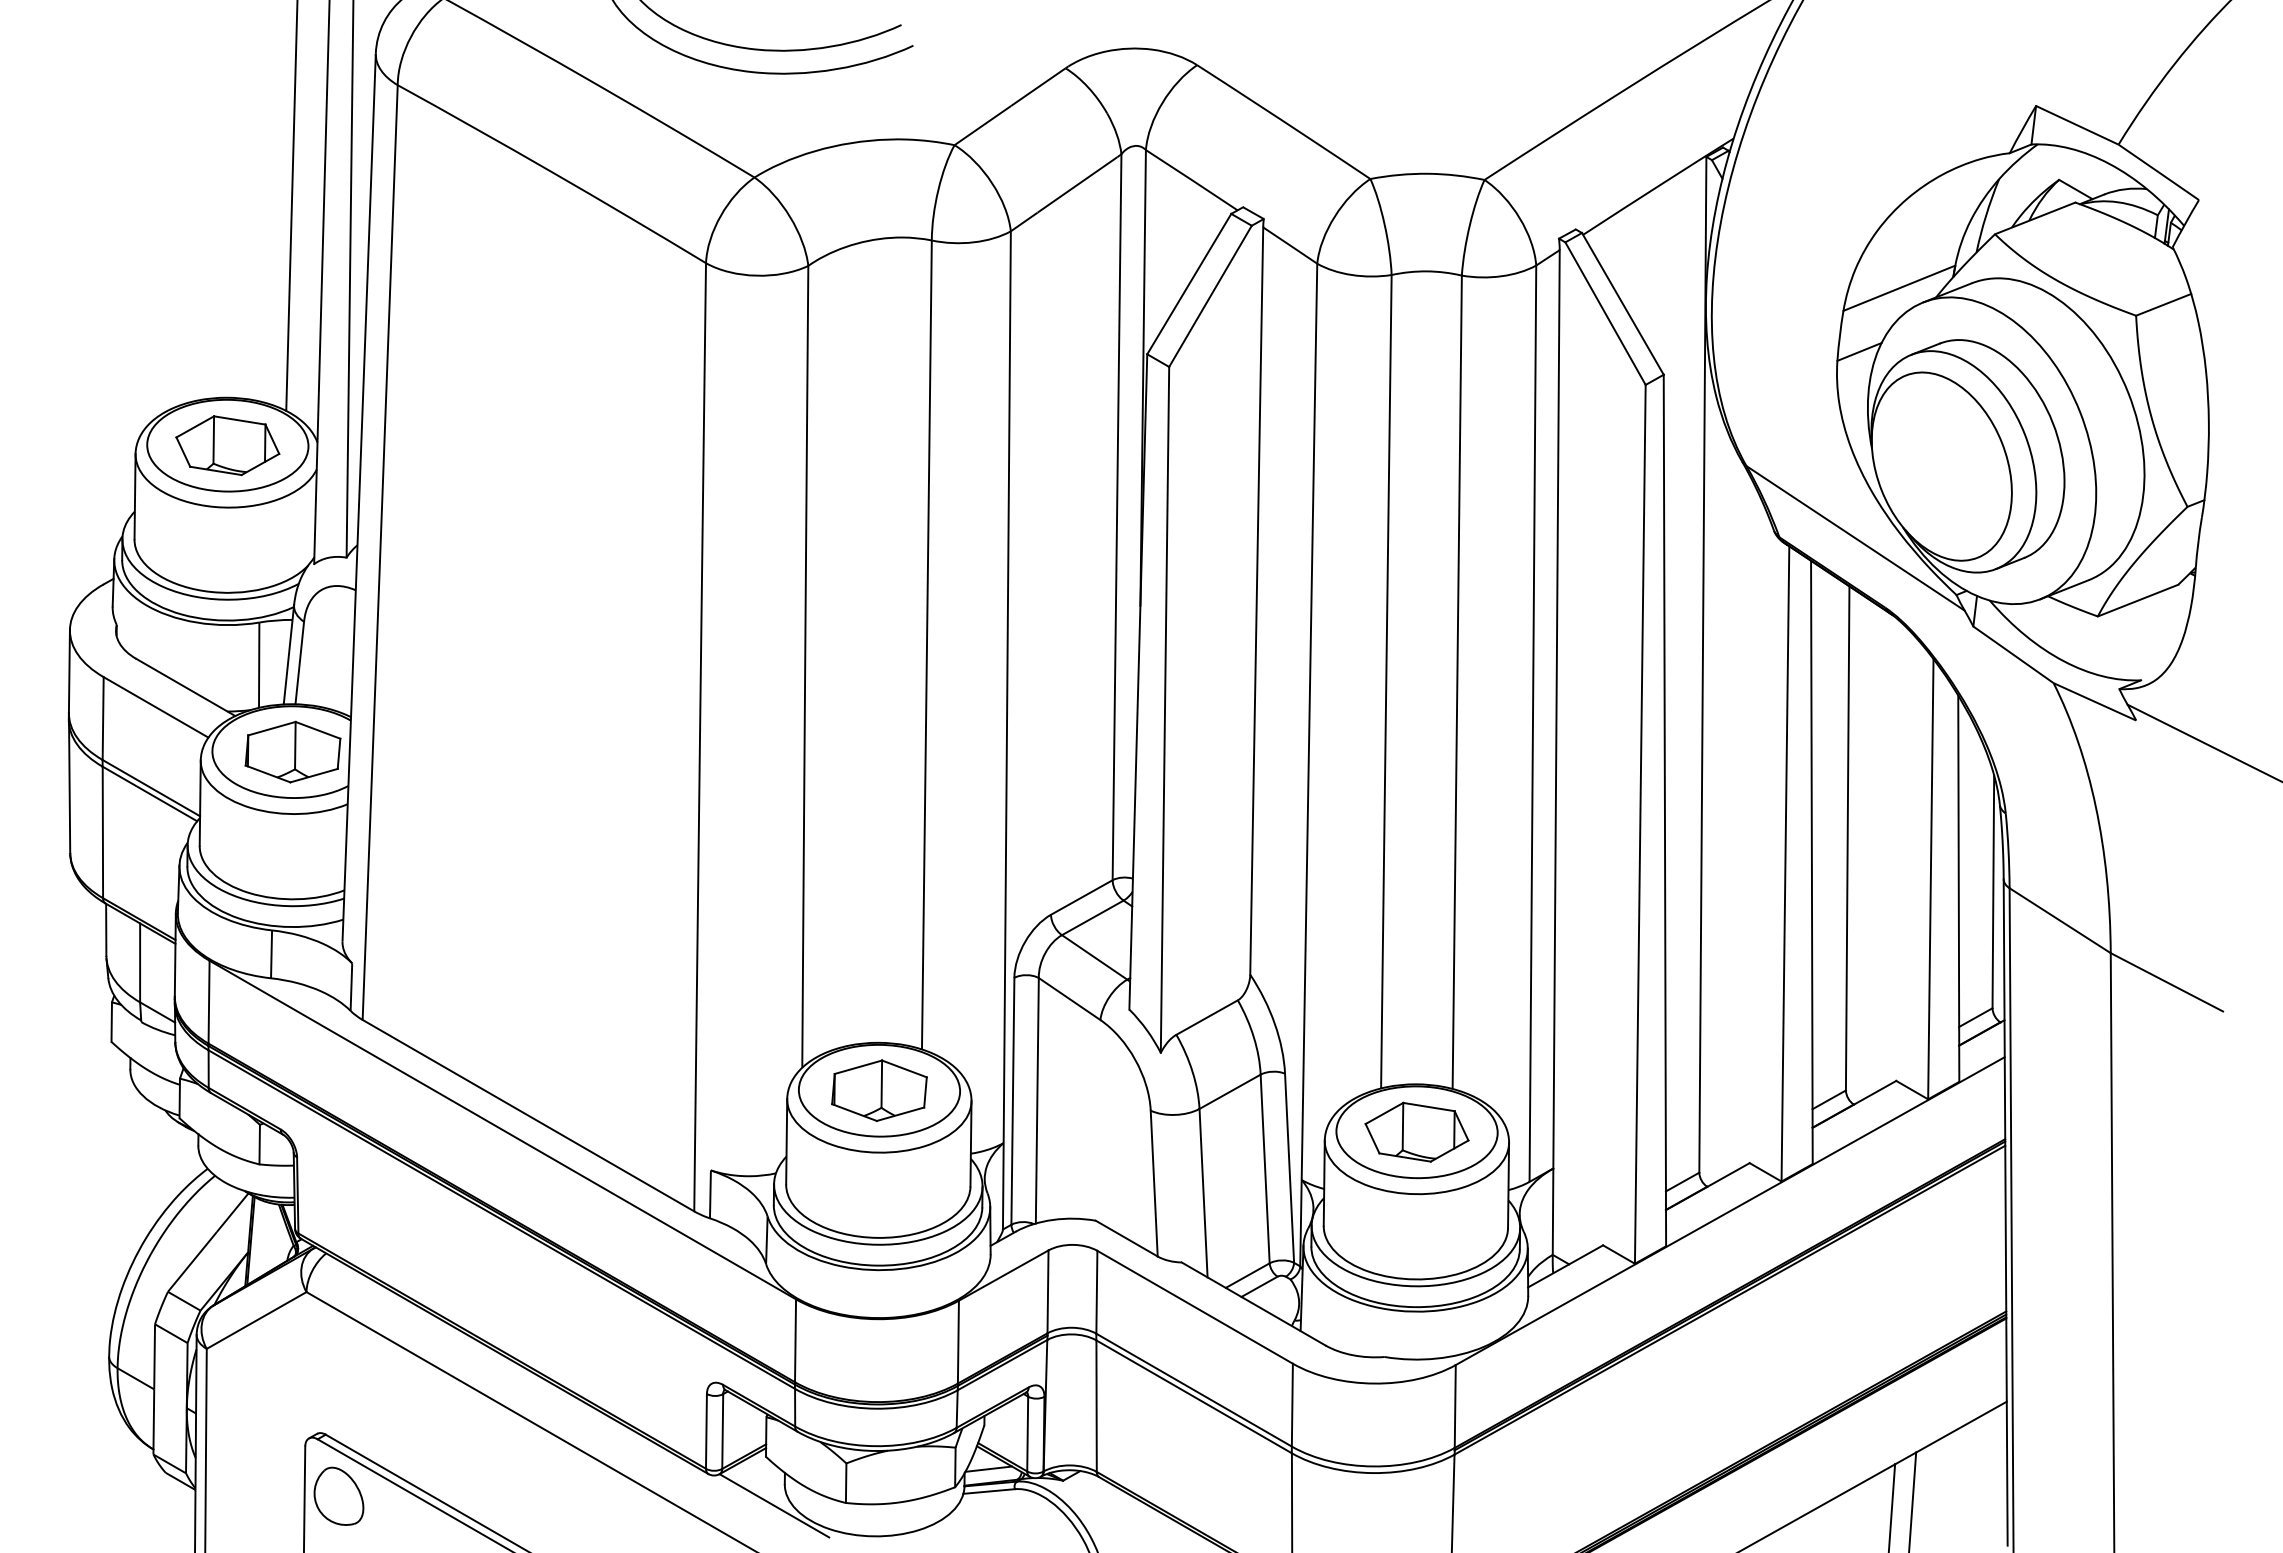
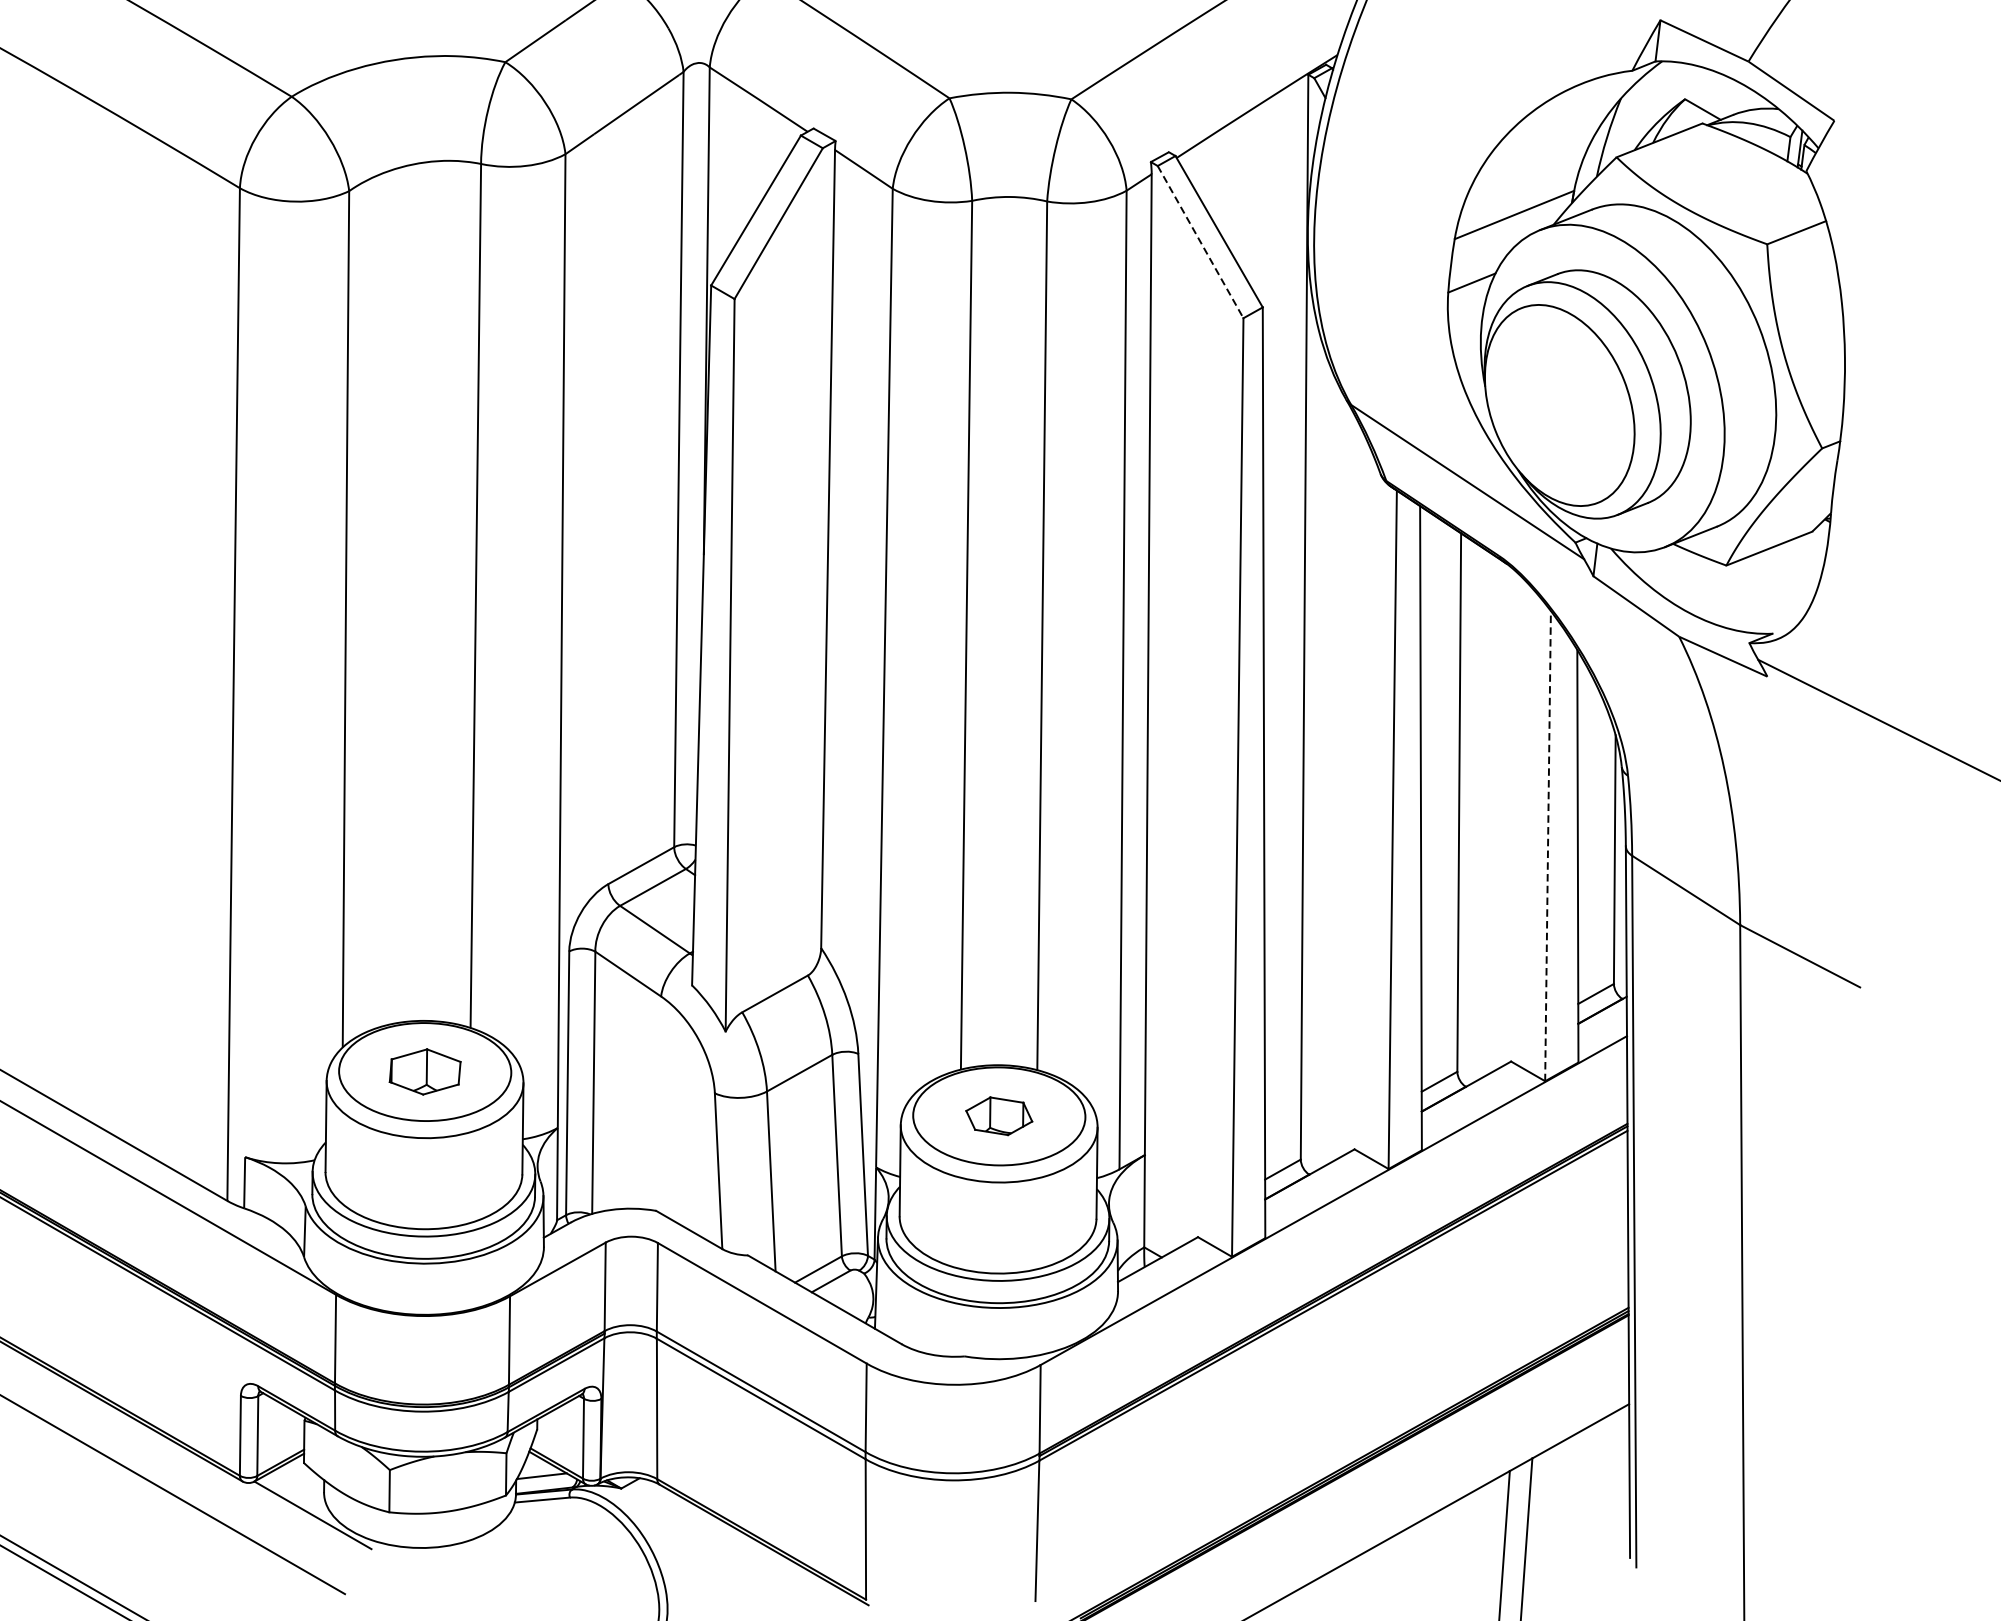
line: (1605, 313) -> (1200, 241), solid -> dashed
line: (1930, 878) -> (1547, 845), solid -> dashed
part: (879, 1090) -> (425, 1071), size x0.7
part: (1416, 1131) -> (998, 1115), size x0.6

